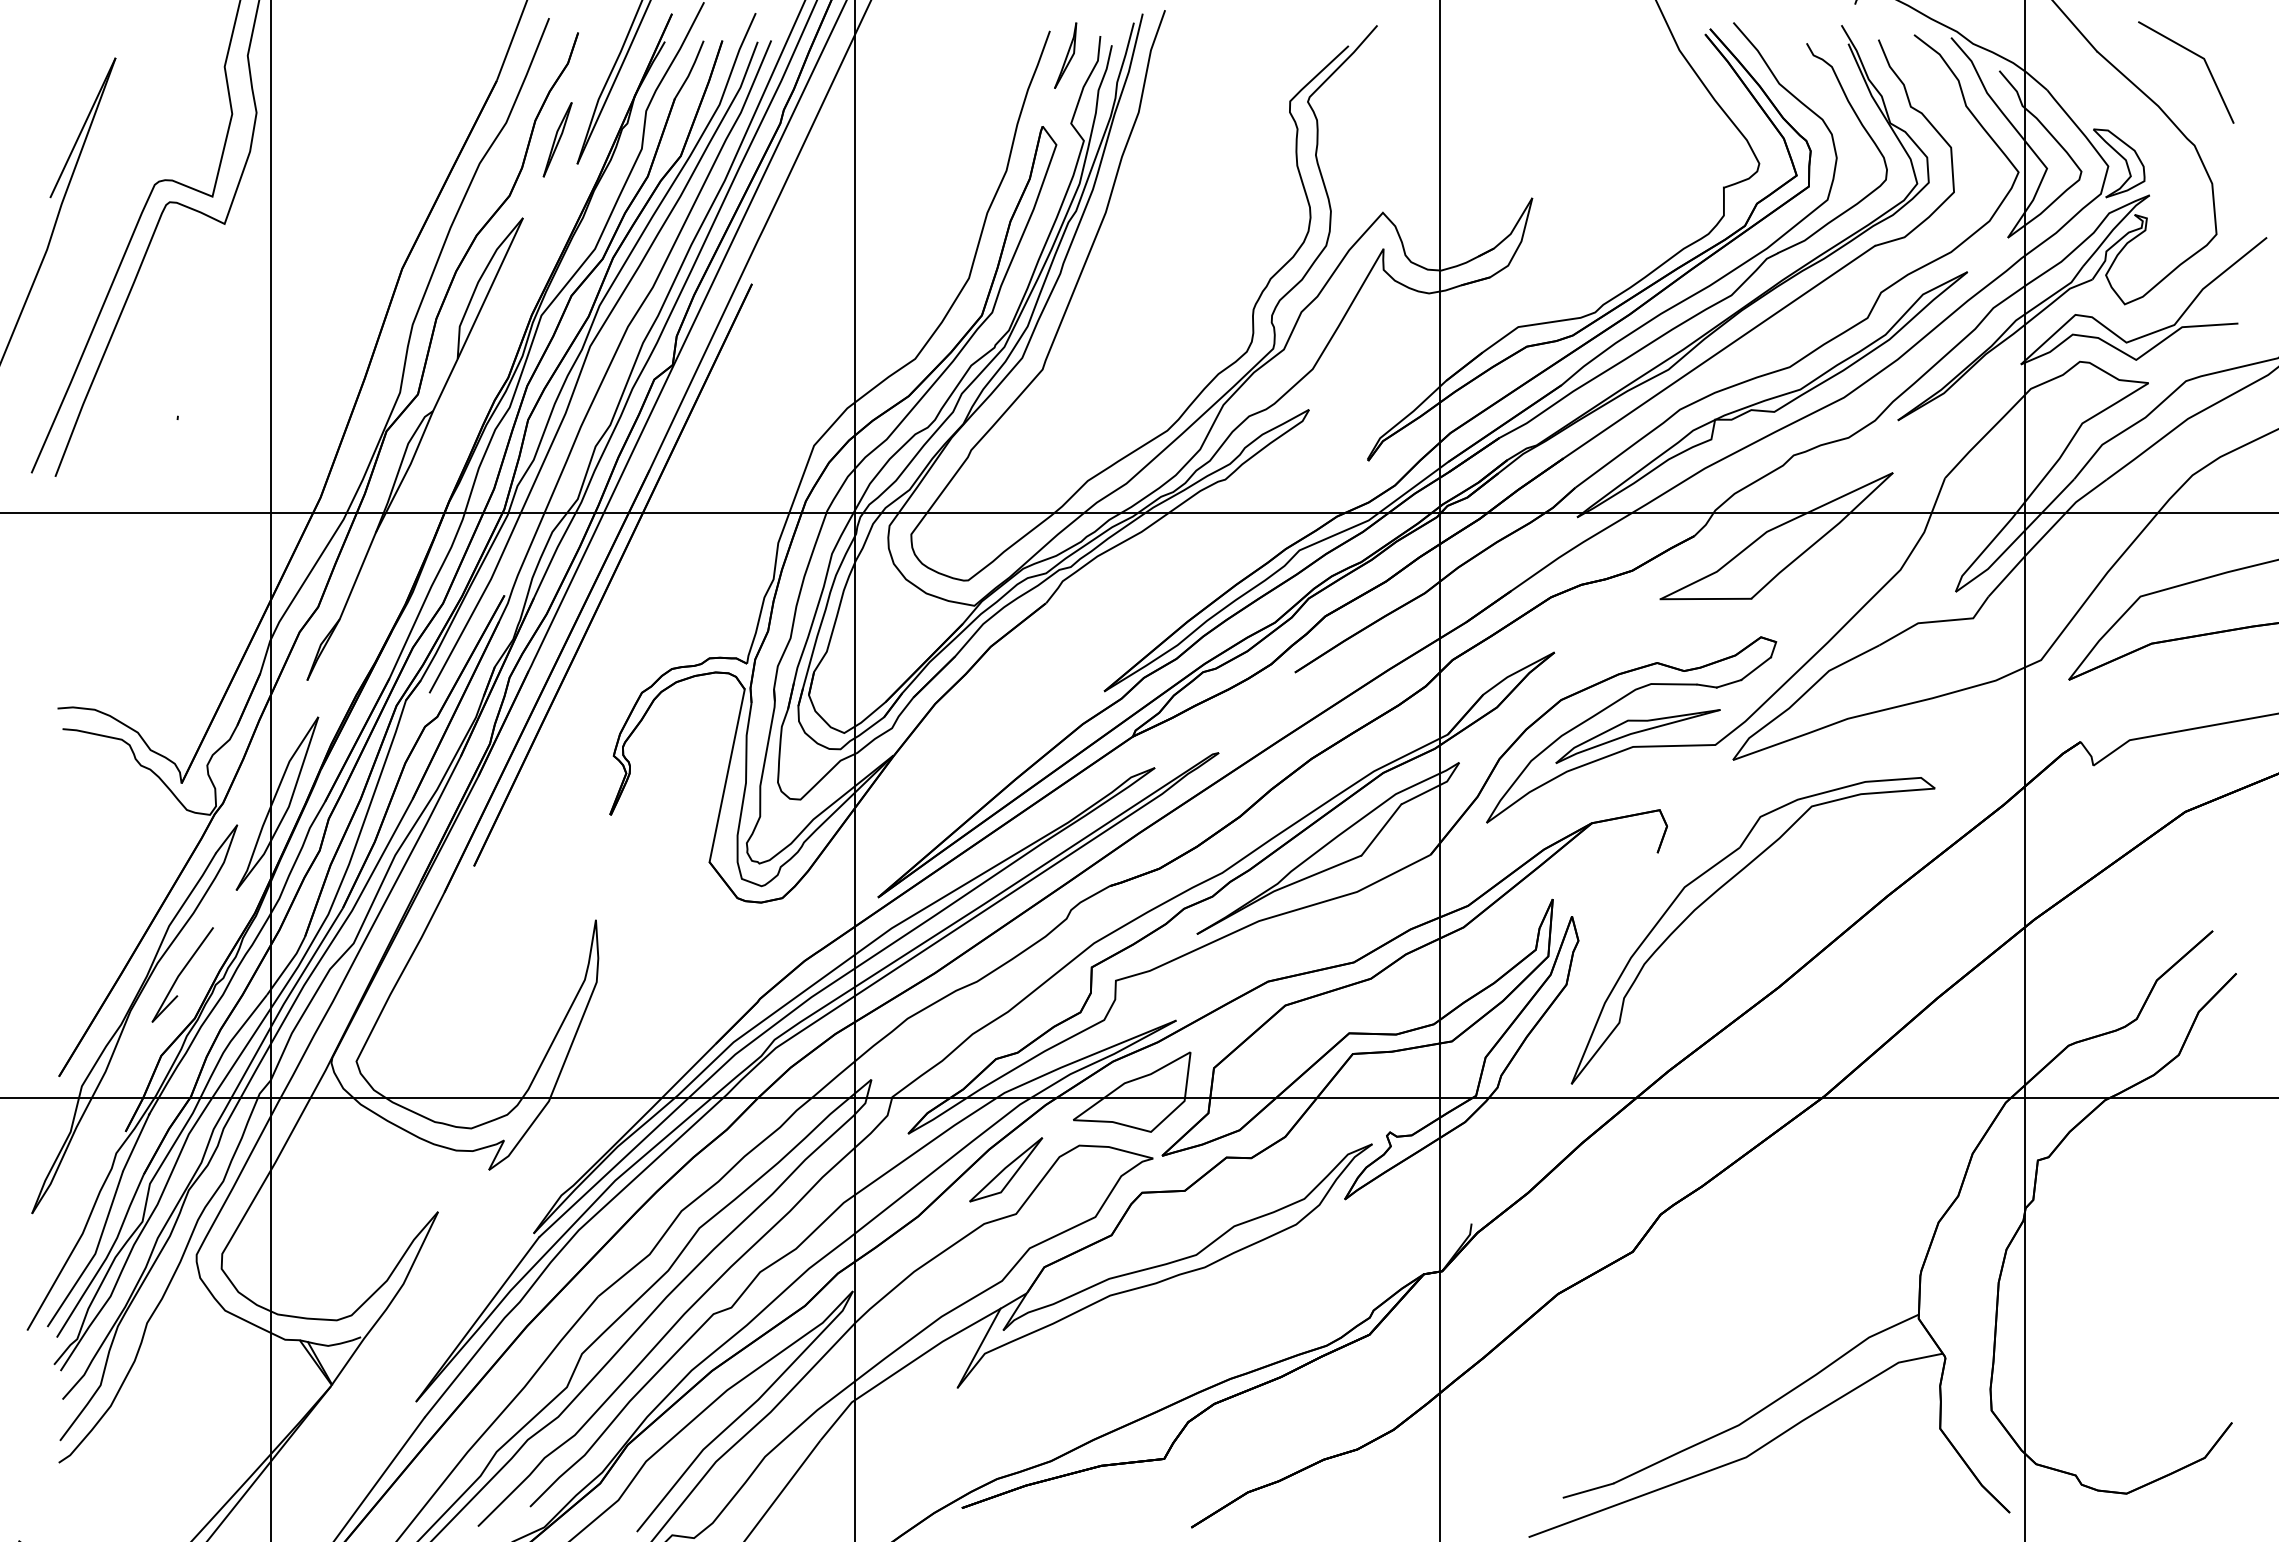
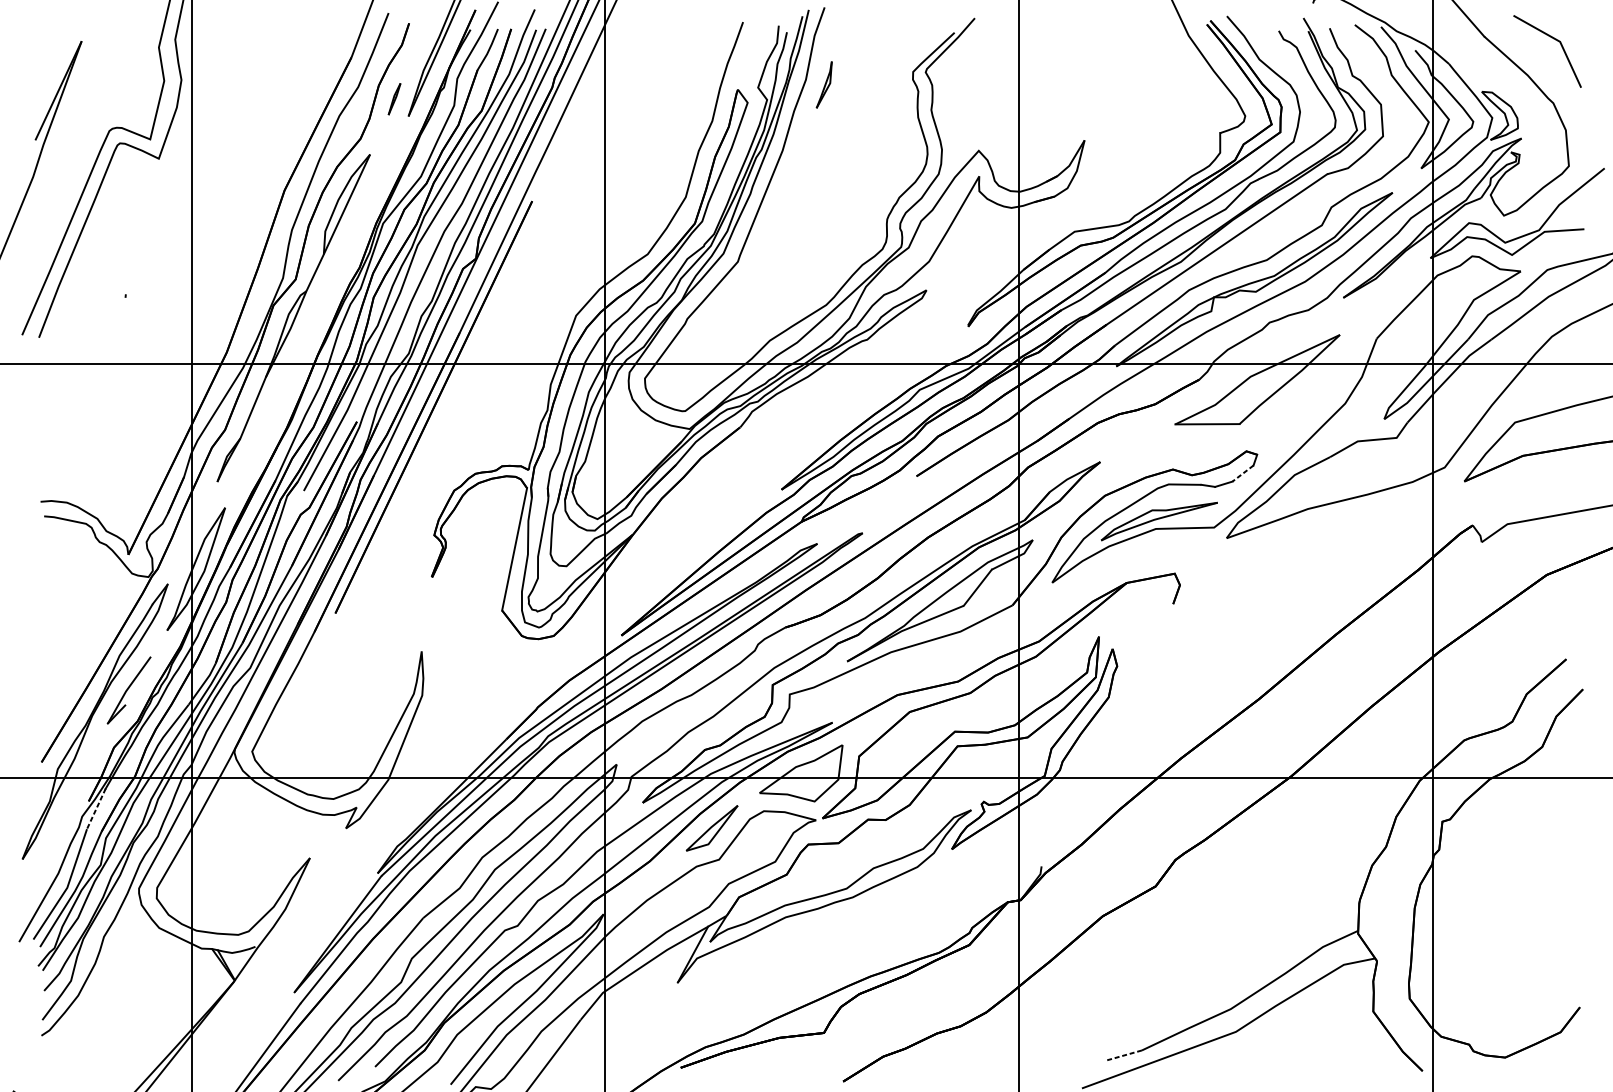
part: (1065, 55) -> (824, 84), moved
part: (557, 139) -> (394, 98), size x0.6
line: (1756, 668) -> (1243, 473), solid -> dashed
part: (1720, 889) -> (1217, 629), removed
line: (136, 1142) -> (96, 808), solid -> dashed
line: (1588, 1490) -> (1124, 1055), solid -> dashed

